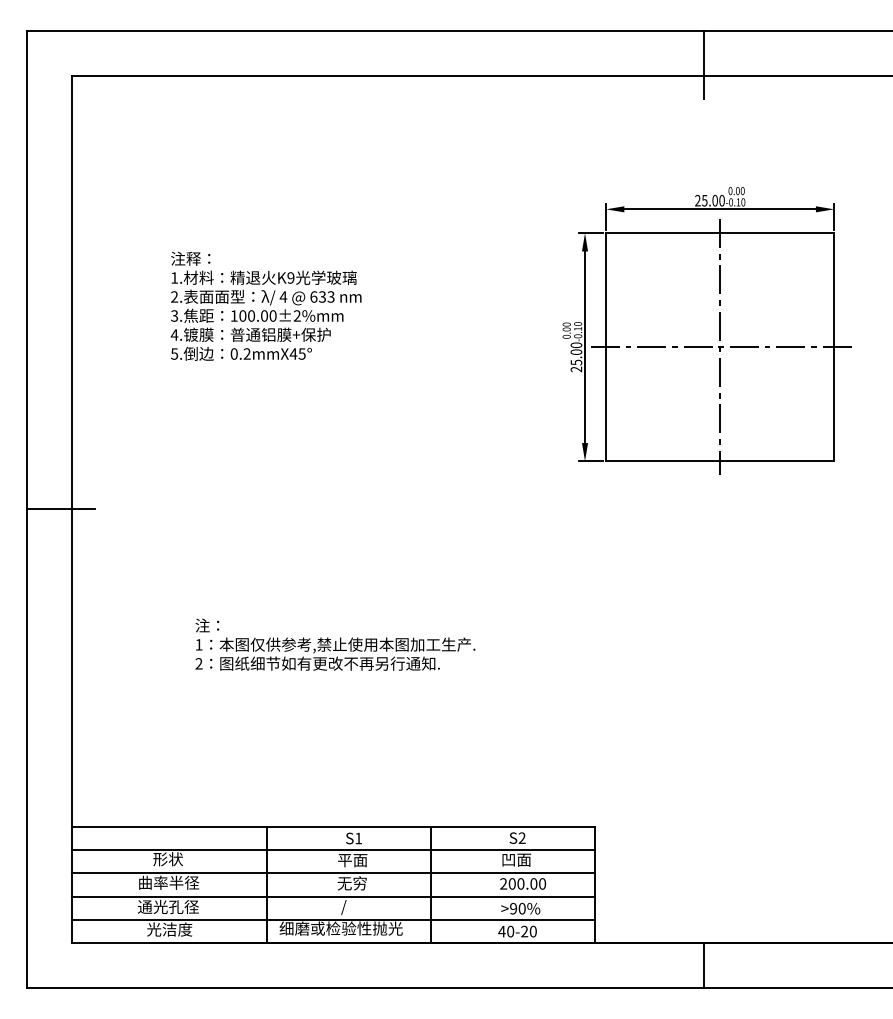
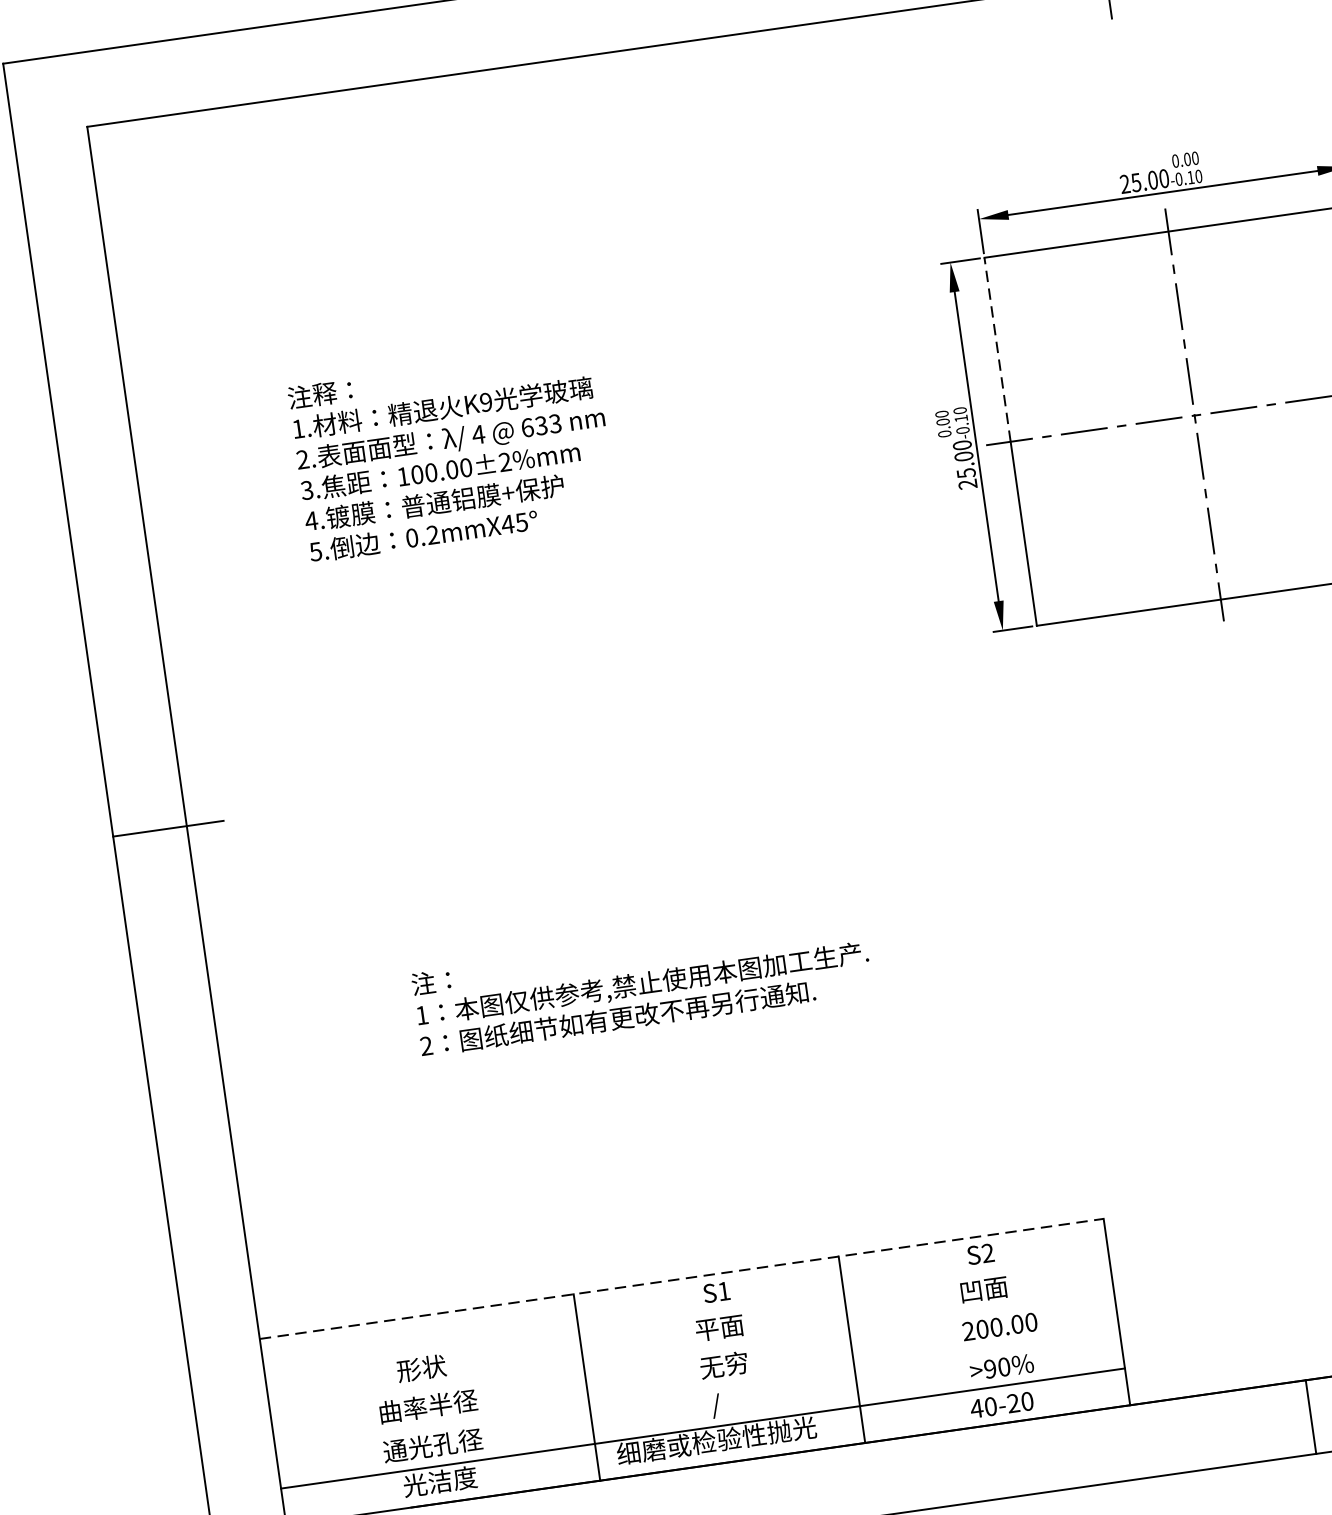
line: (606, 289) -> (998, 348), solid -> dashed
line: (334, 827) -> (682, 1279), solid -> dashed
line: (333, 850) -> (686, 1316), removed
line: (333, 872) -> (691, 1351), removed
line: (333, 897) -> (697, 1392), removed

